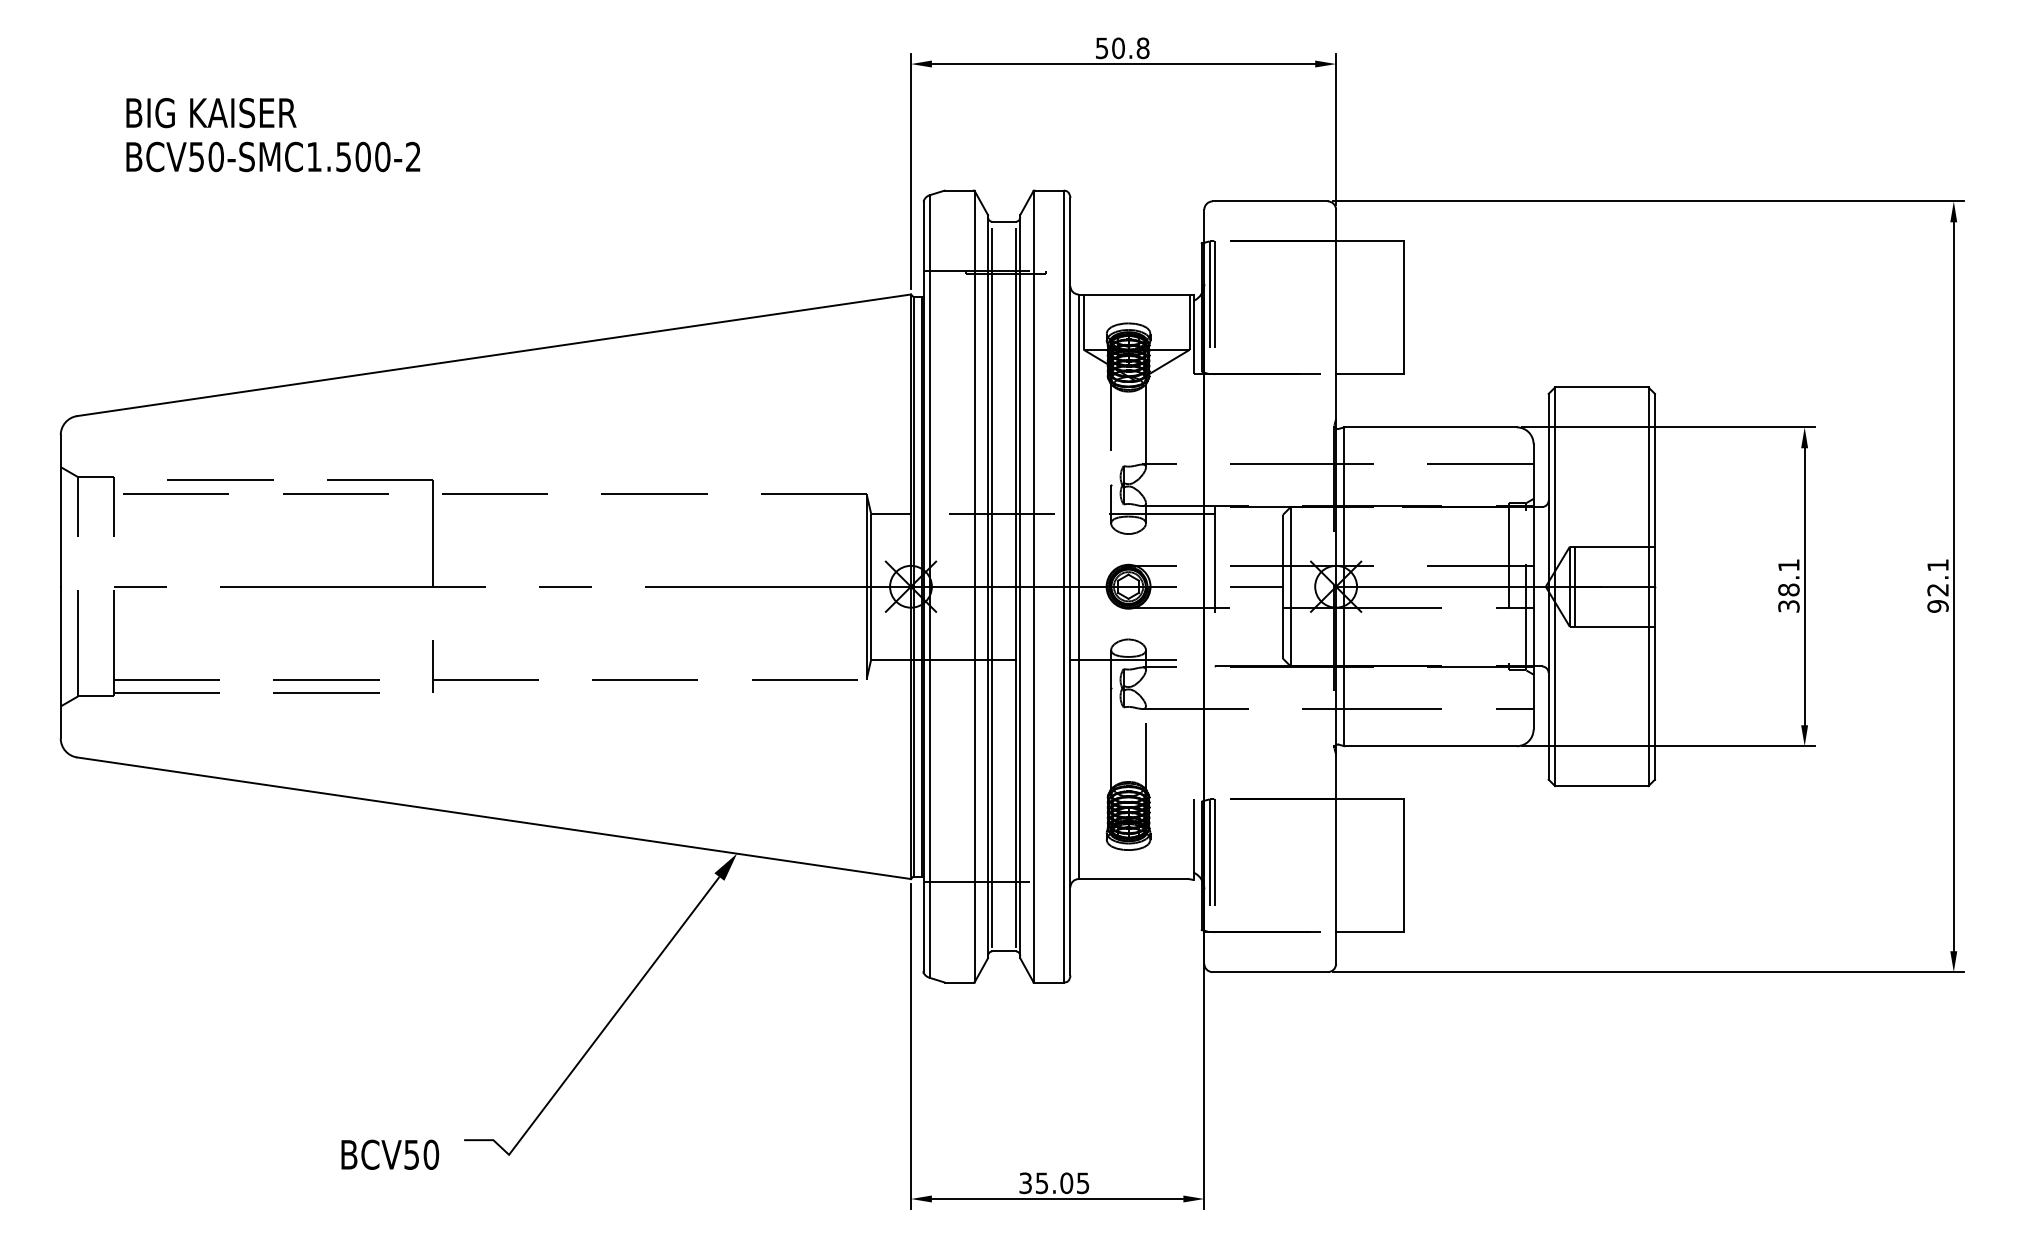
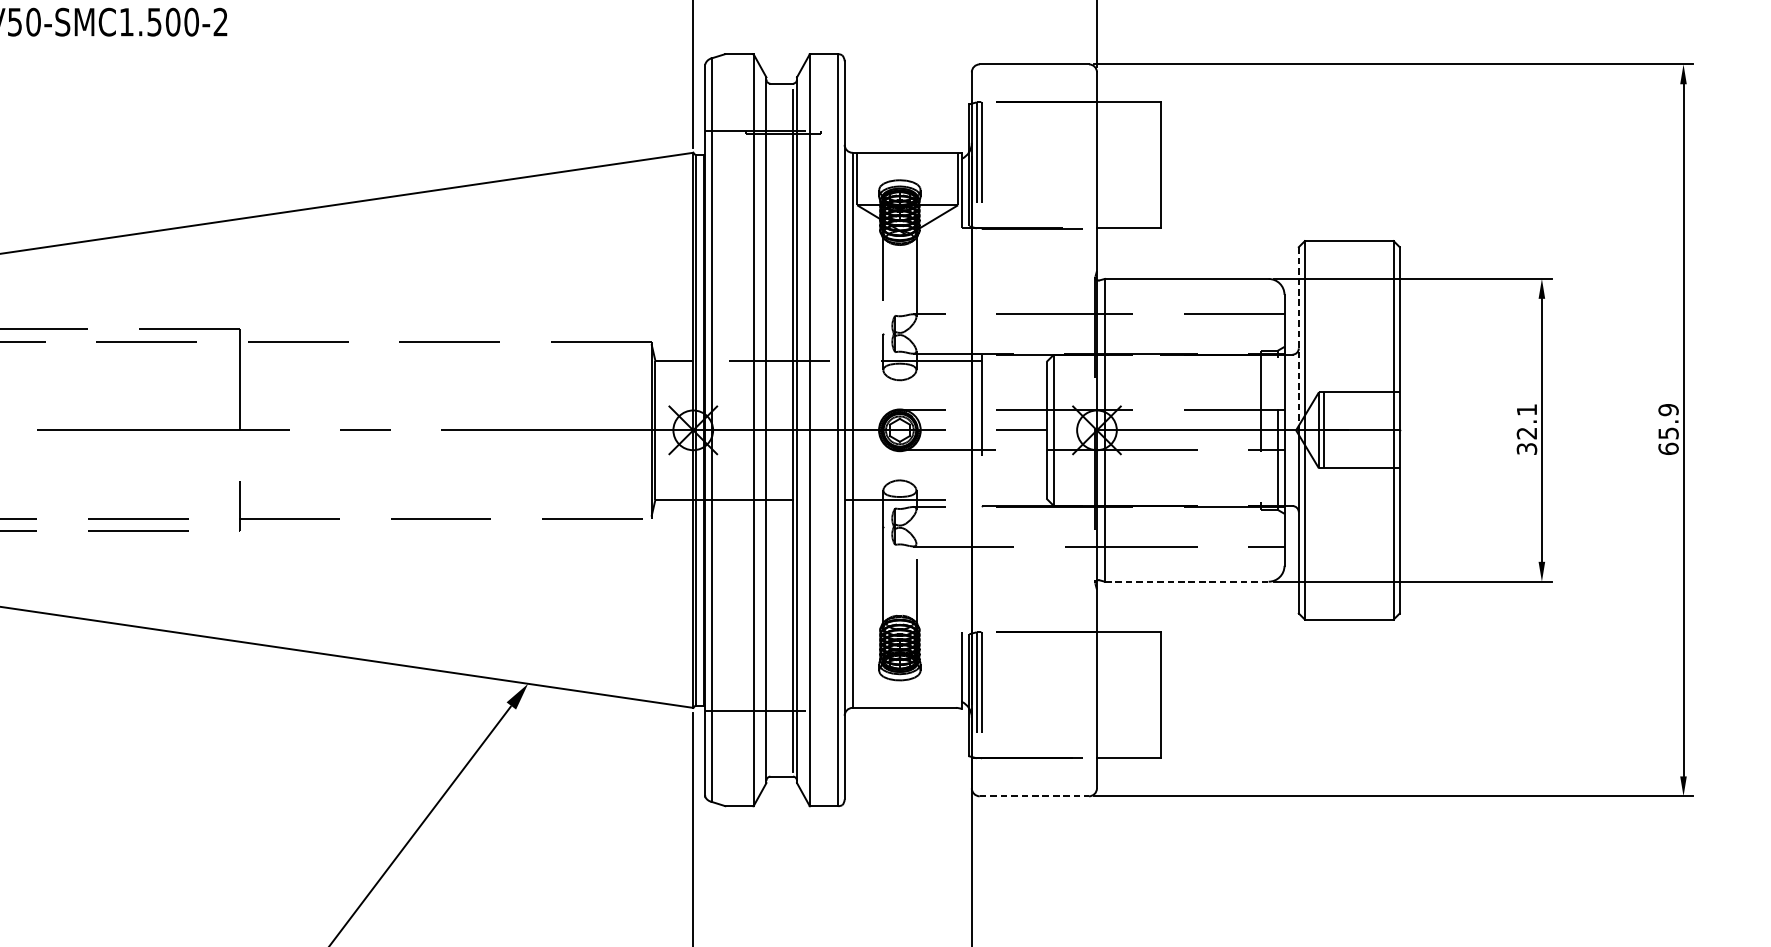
line: (1548, 490) -> (1298, 338), solid -> dashed
text: (1937, 585) -> (1668, 429), 92.1 -> 65.9
line: (992, 587) -> (770, 431), removed
text: (1788, 589) -> (1526, 432), 38.1 -> 32.1
line: (1431, 746) -> (1187, 582), solid -> dashed
line: (1270, 972) -> (1034, 796), solid -> dashed

